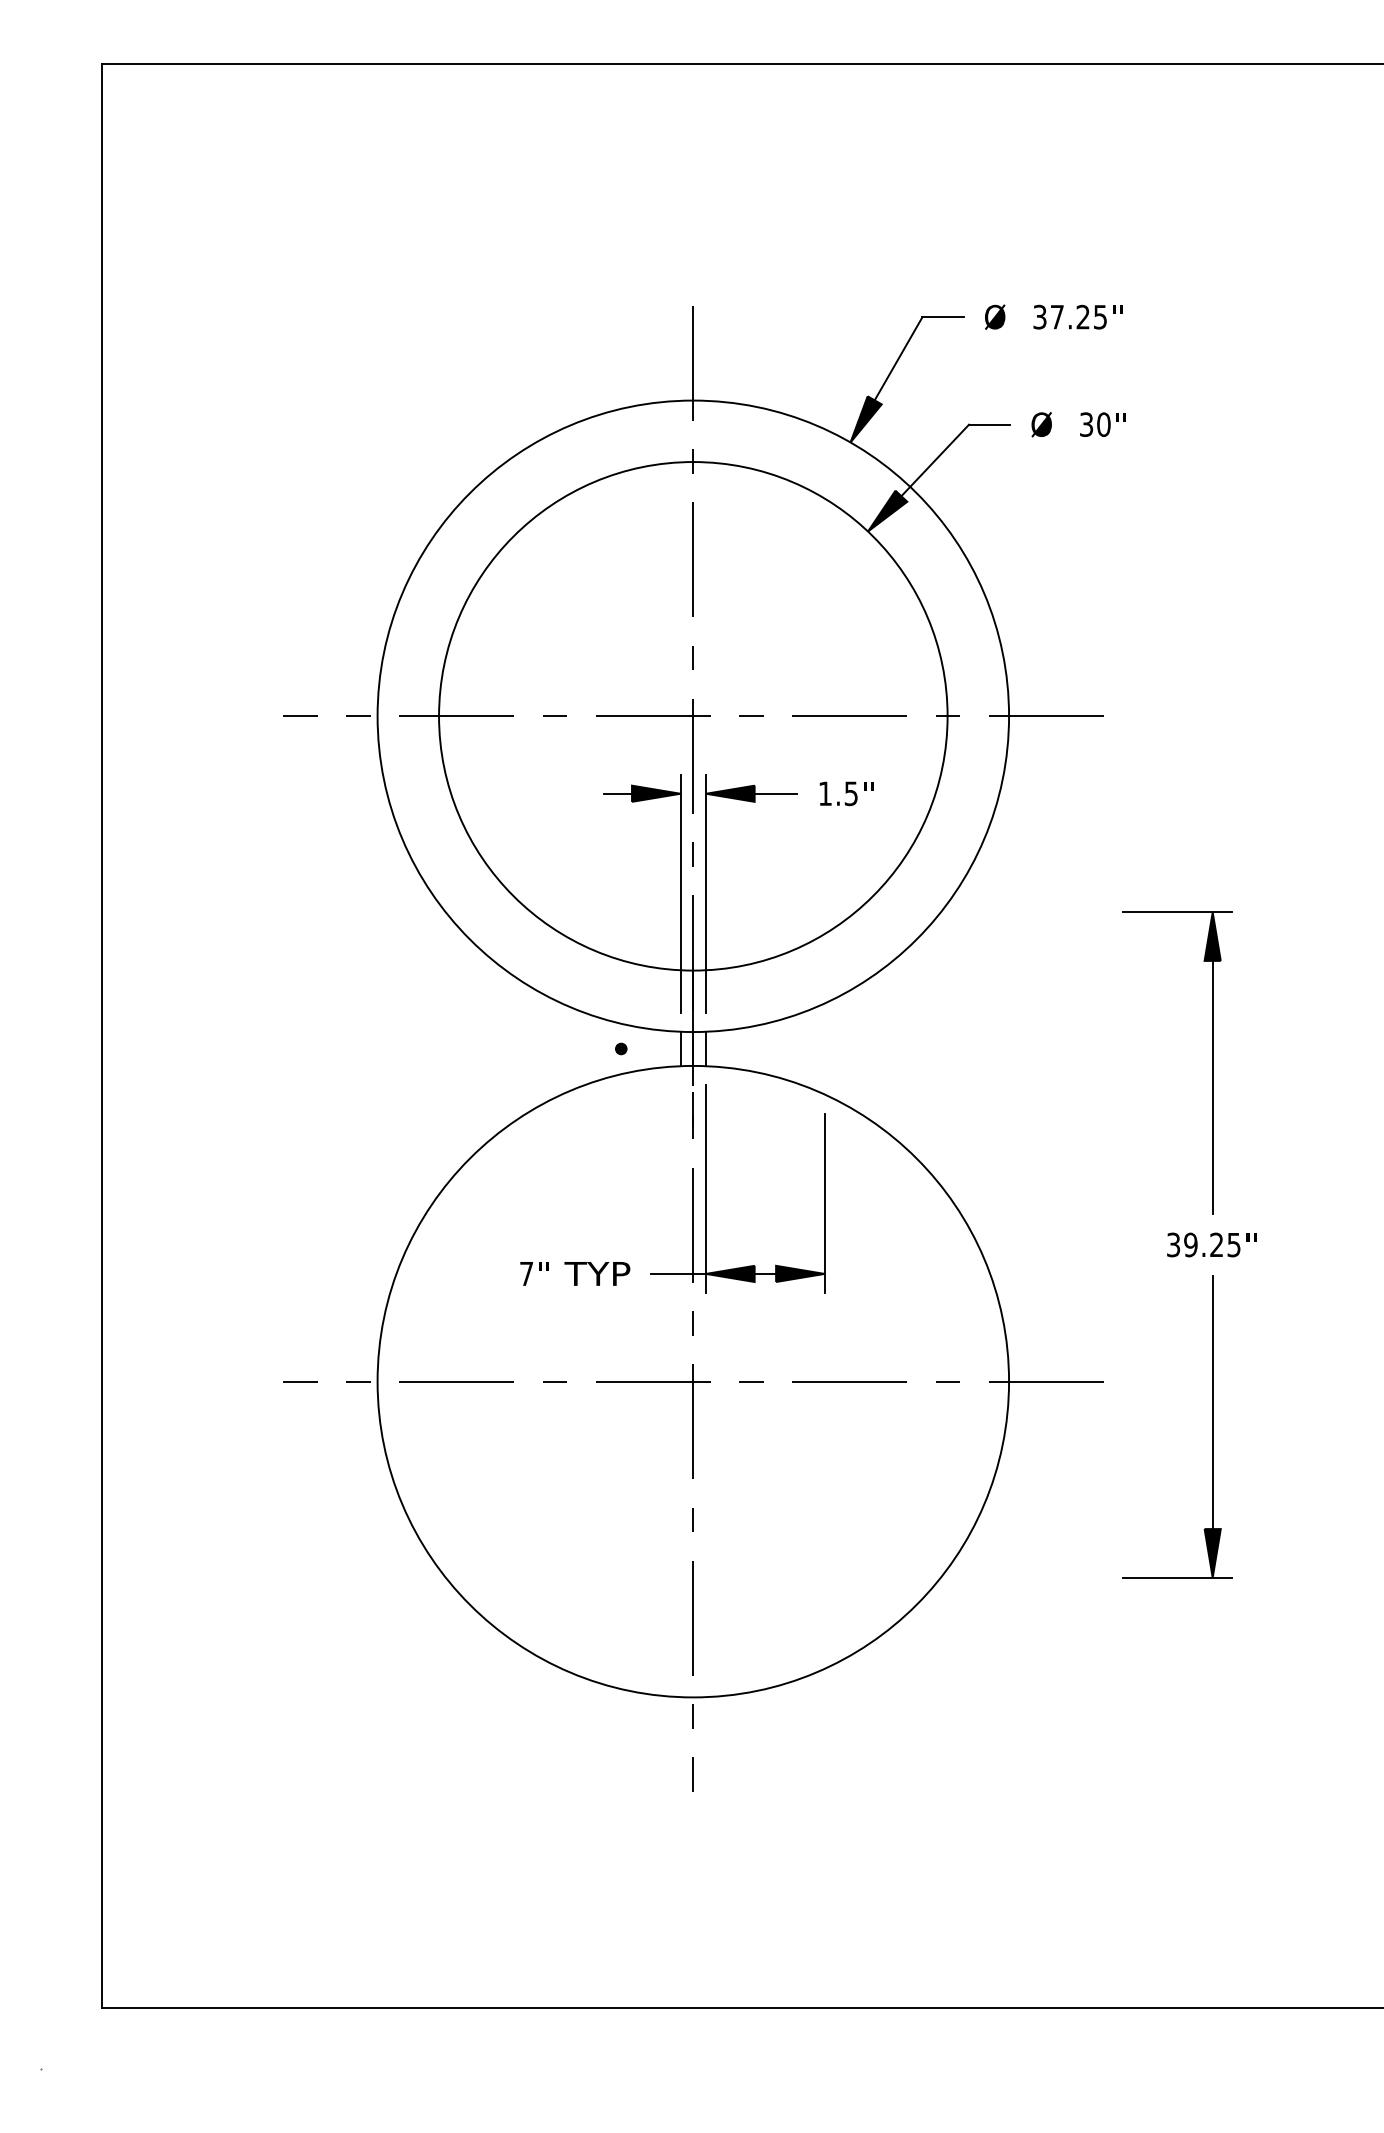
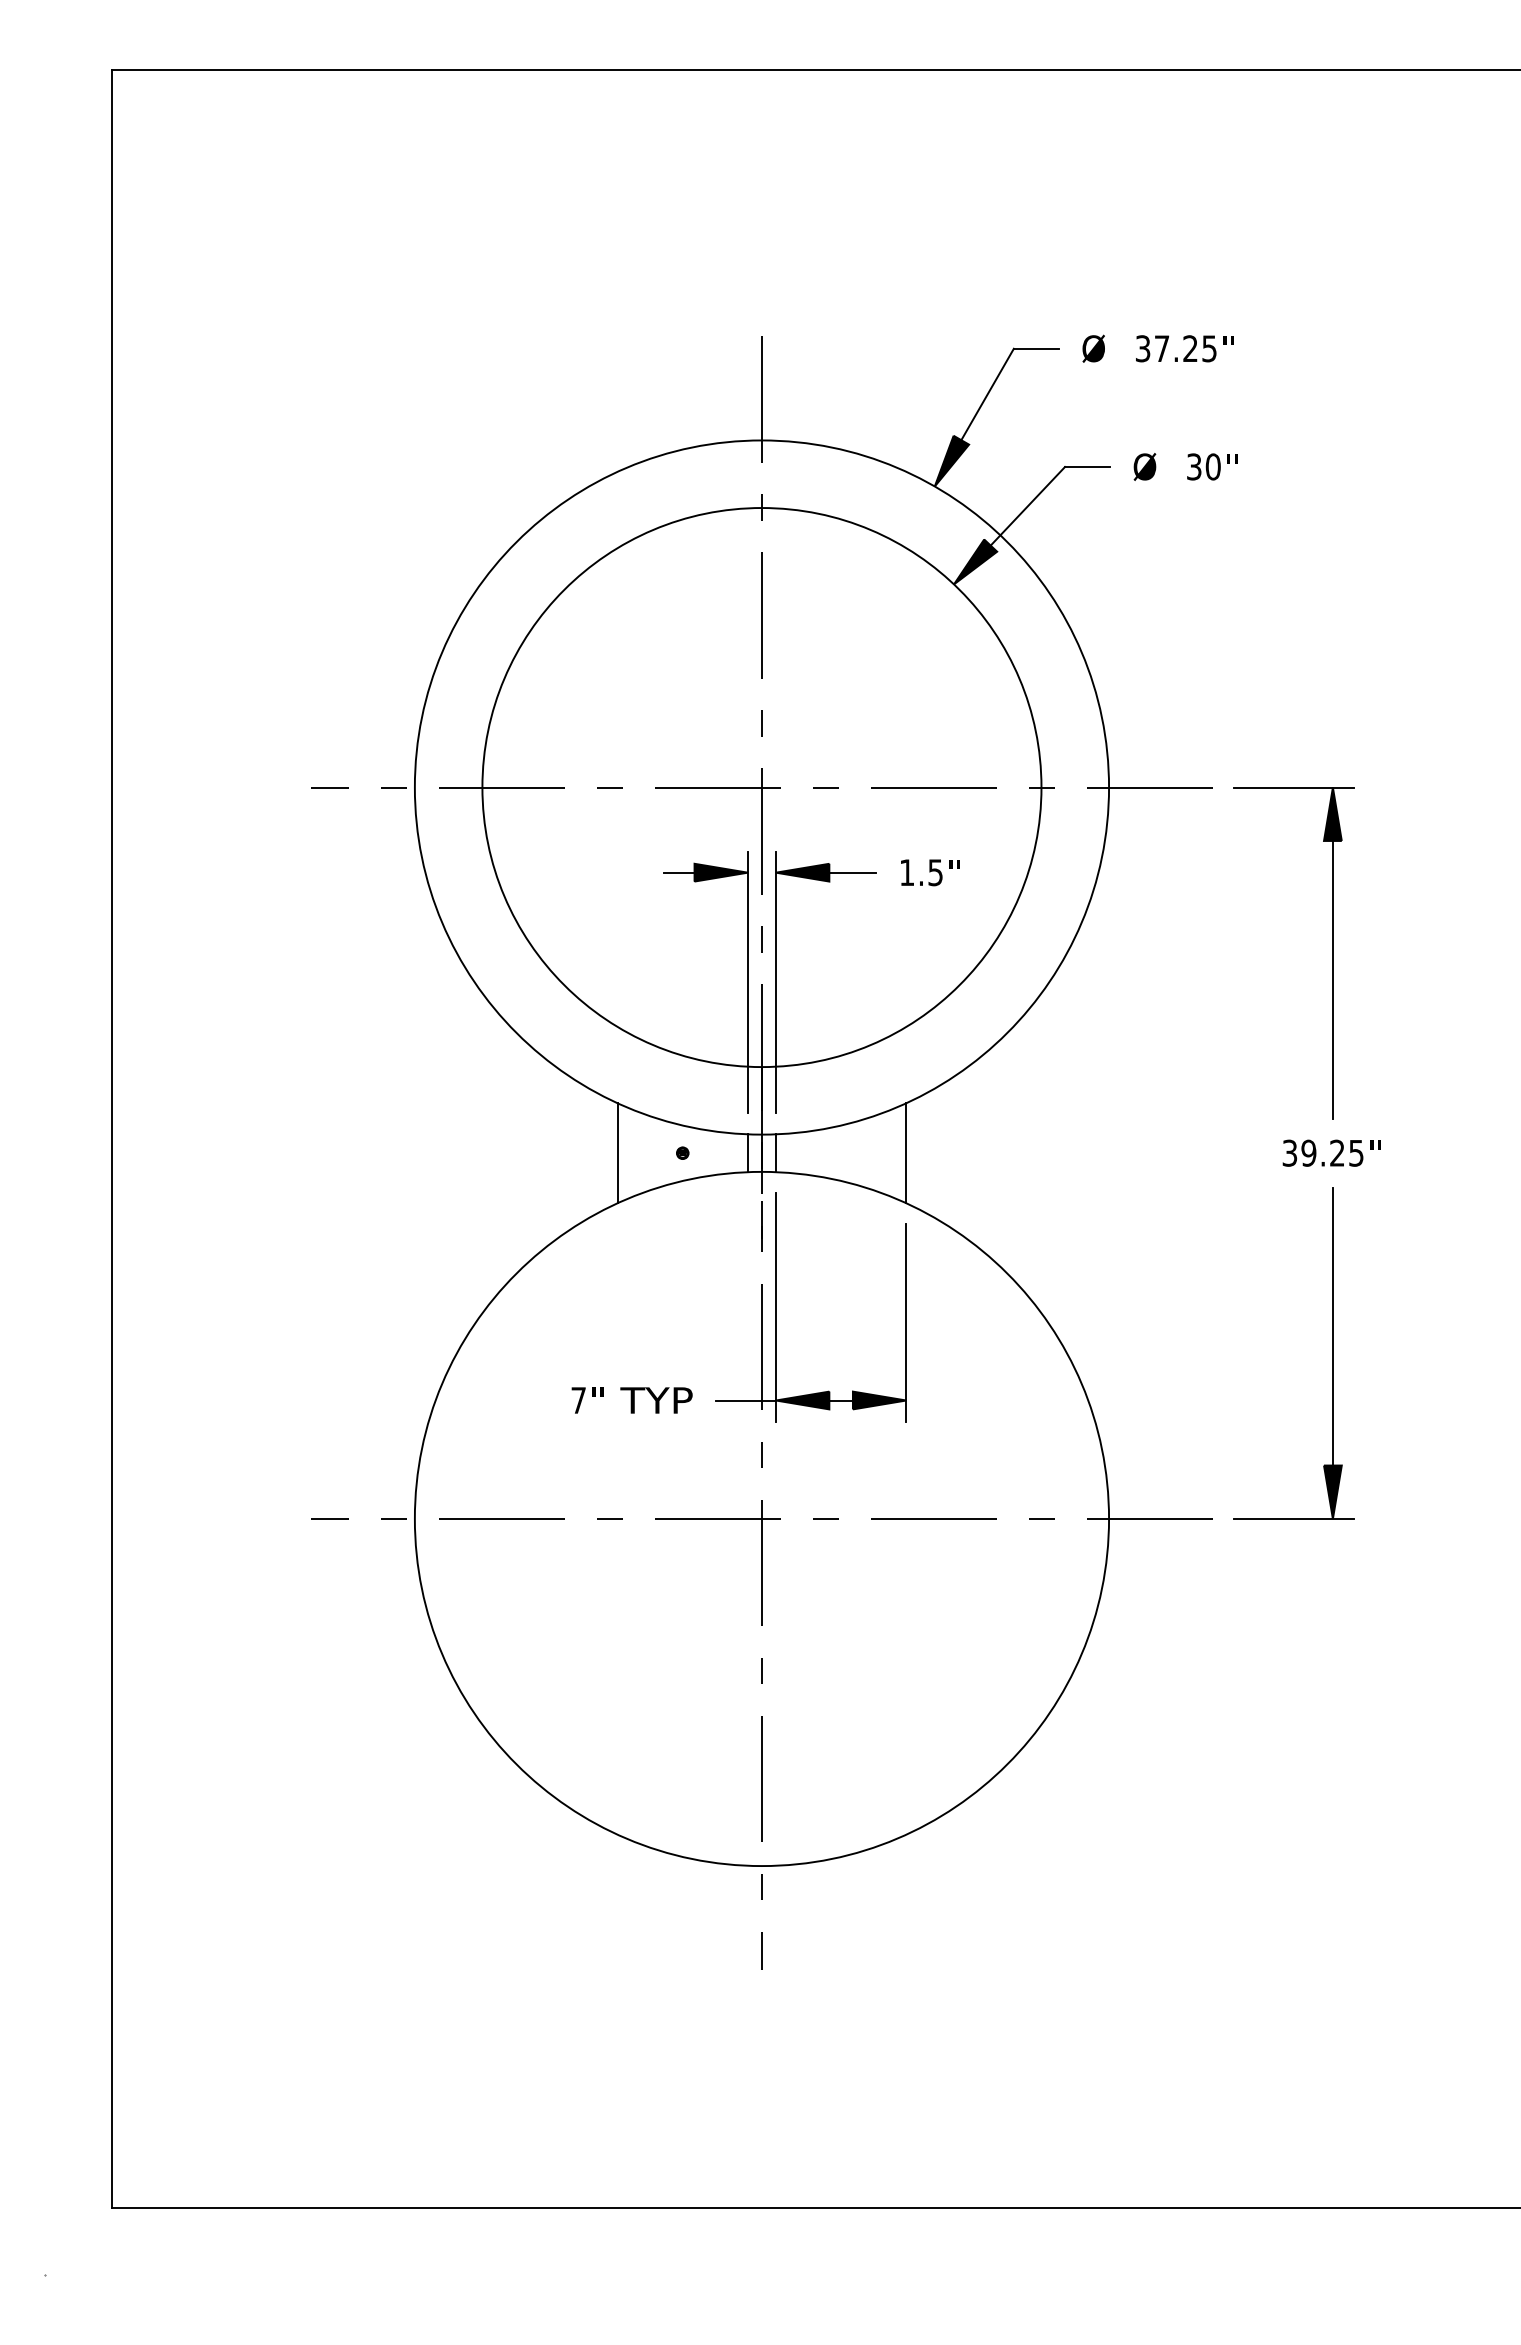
line: (561, 1048) -> (617, 1152), added
line: (824, 1048) -> (906, 1152), added
part: (1189, 1244) -> (1307, 1152), moved

